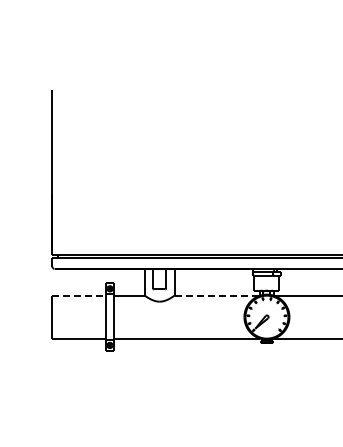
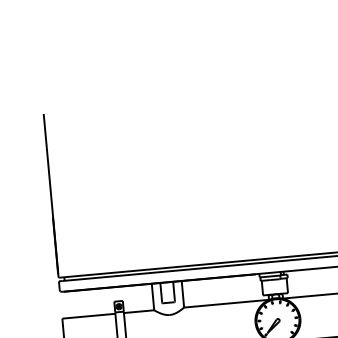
line: (79, 295) -> (89, 316), dashed -> solid
line: (217, 295) -> (226, 303), dashed -> solid

